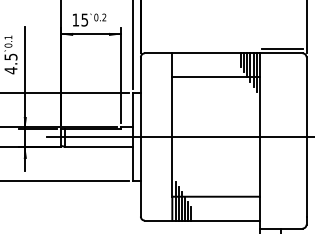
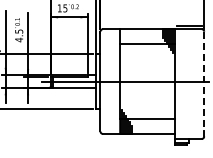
line: (306, 136) -> (204, 81), solid -> dashed

